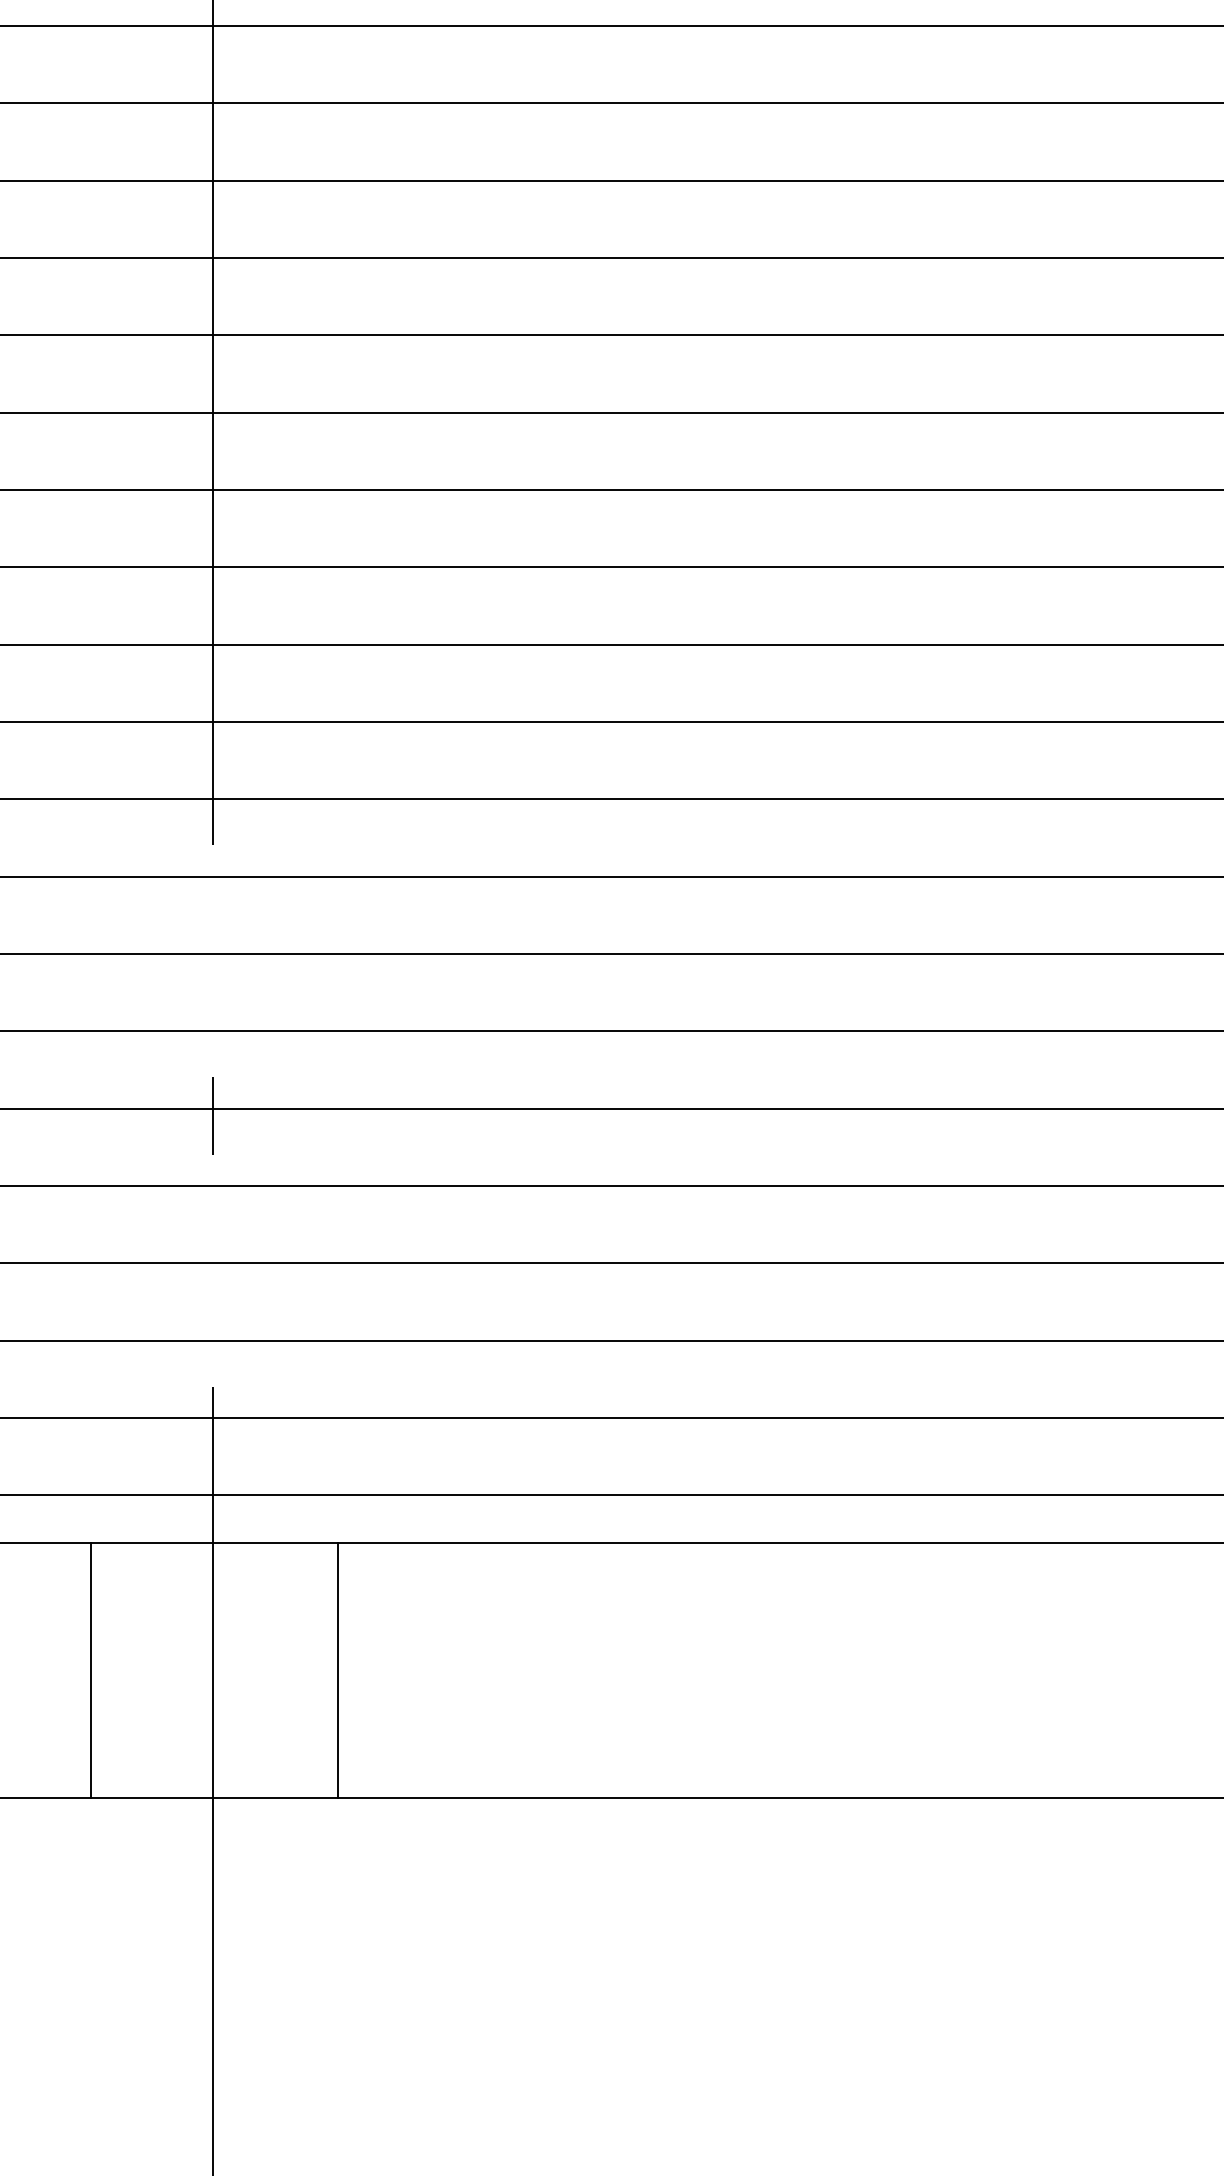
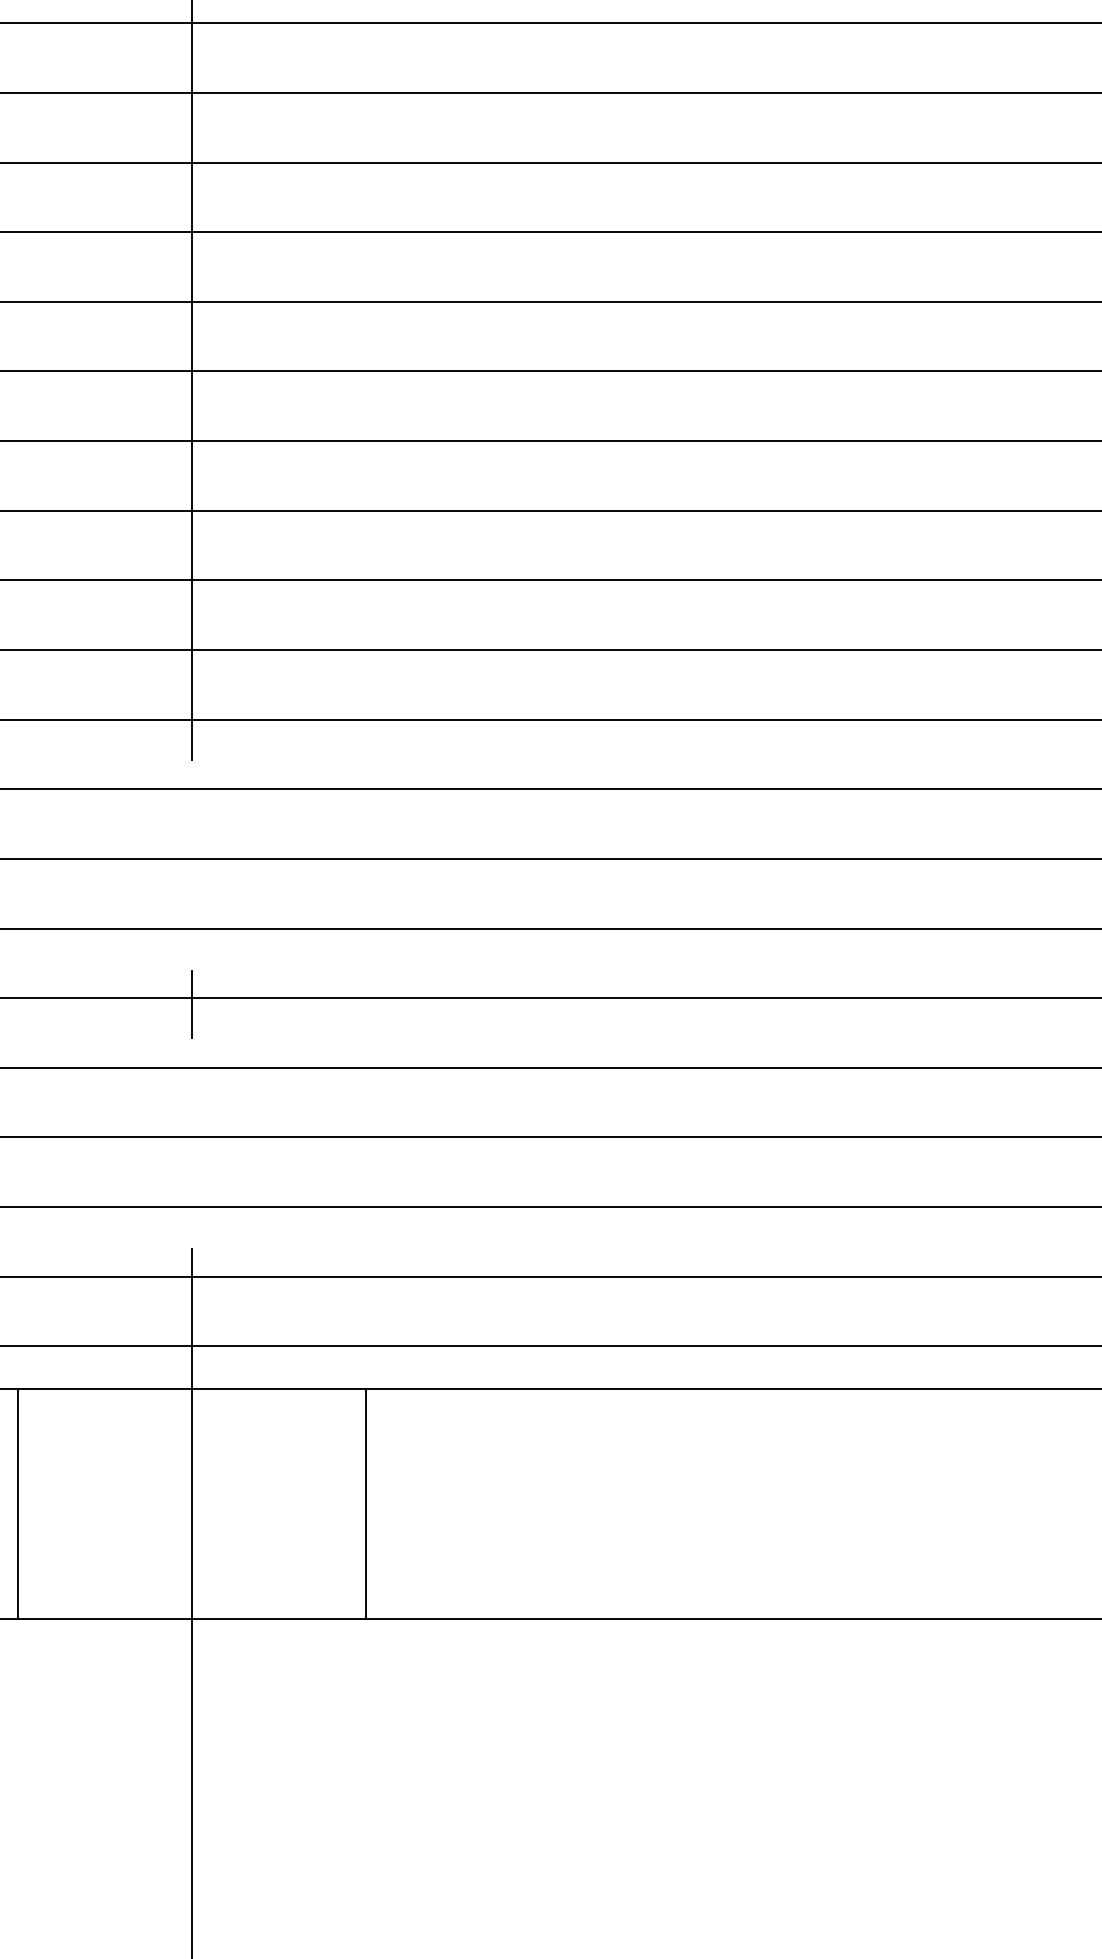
line: (91, 1670) -> (18, 1503), moved
line: (338, 1670) -> (366, 1503), moved

